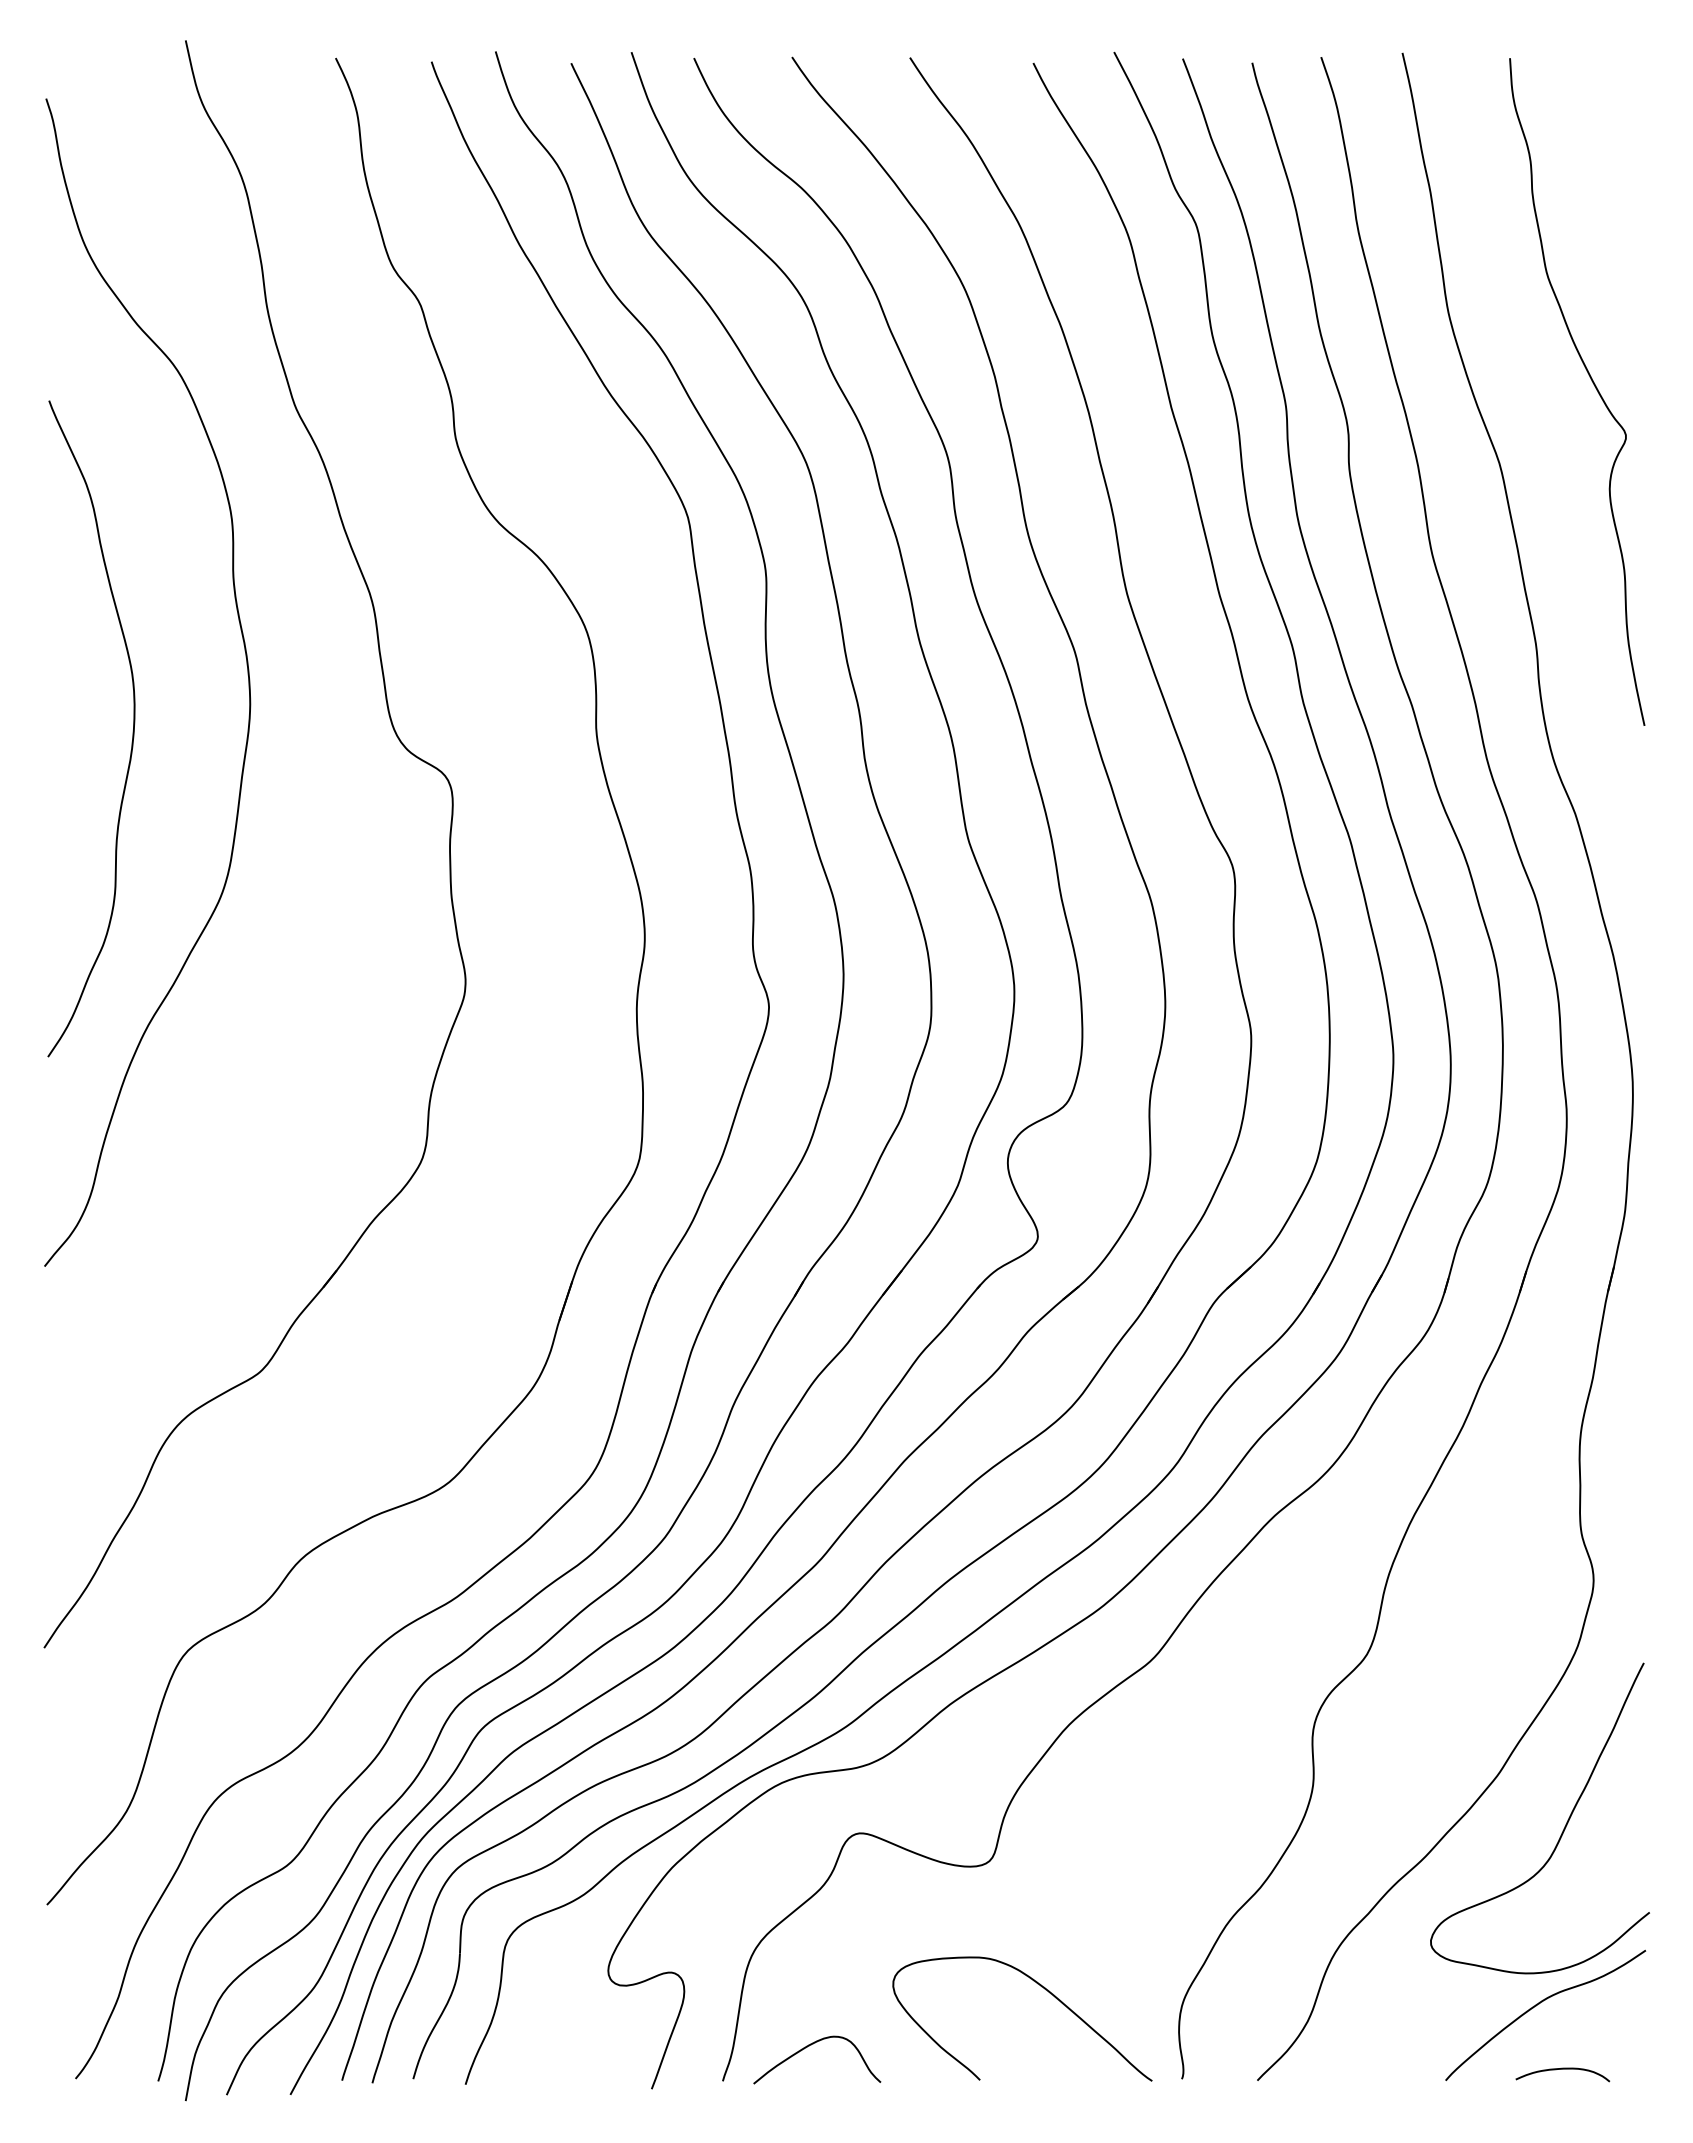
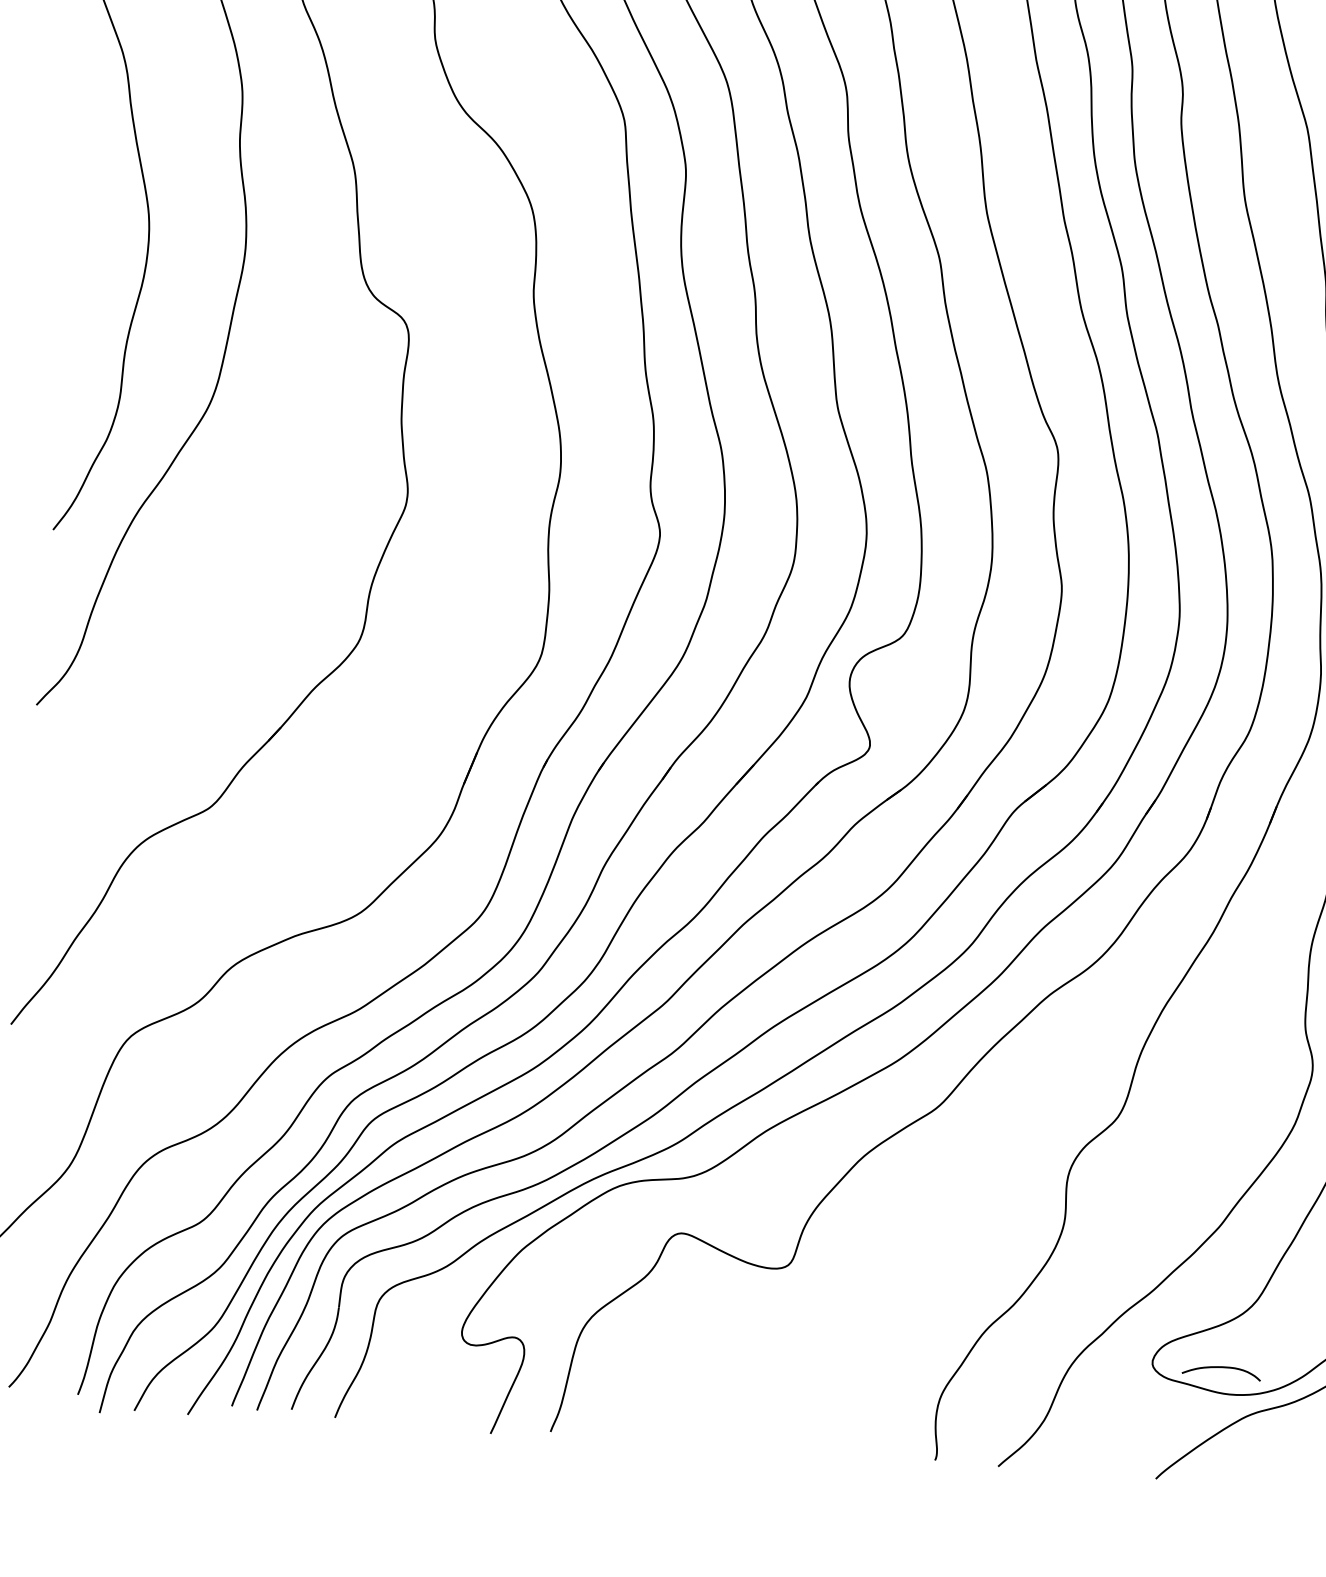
curve: (1045, 1990) -> (826, 1377), removed
curve: (811, 2045) -> (627, 1407), removed
curve: (1562, 2069) -> (1221, 1367), moved

